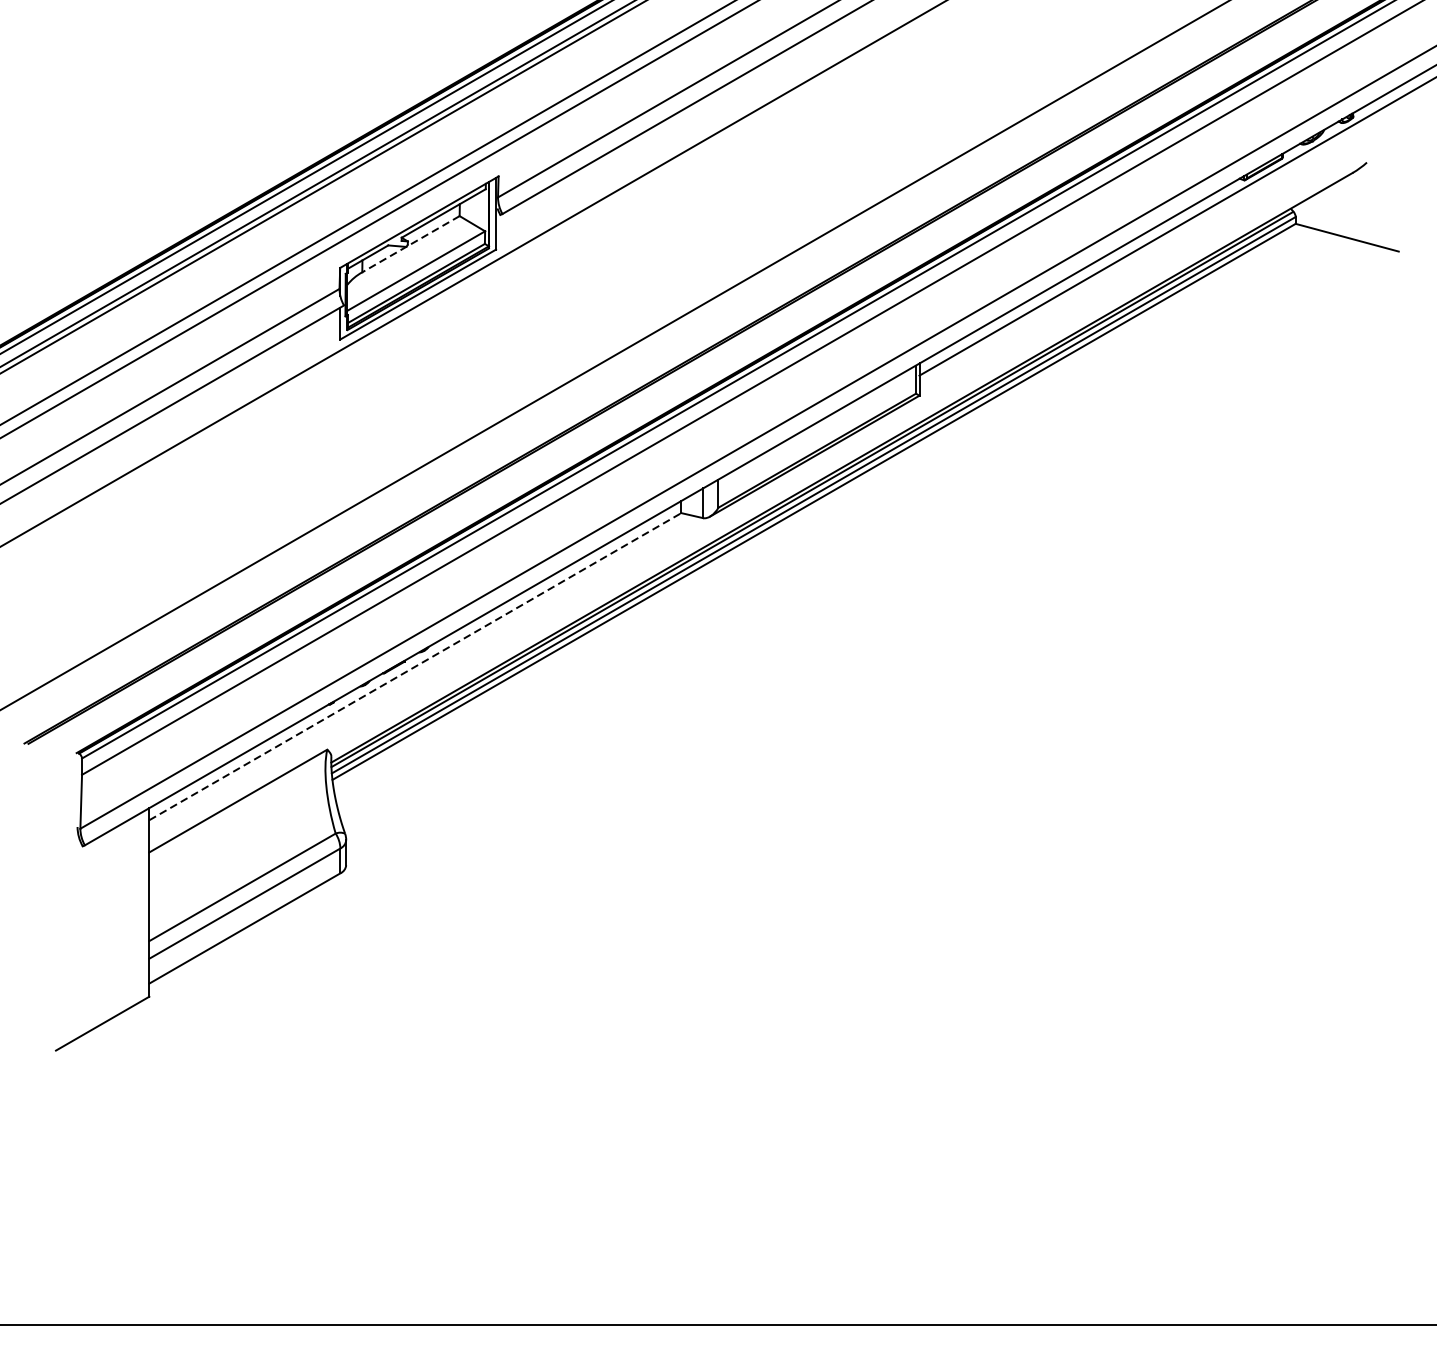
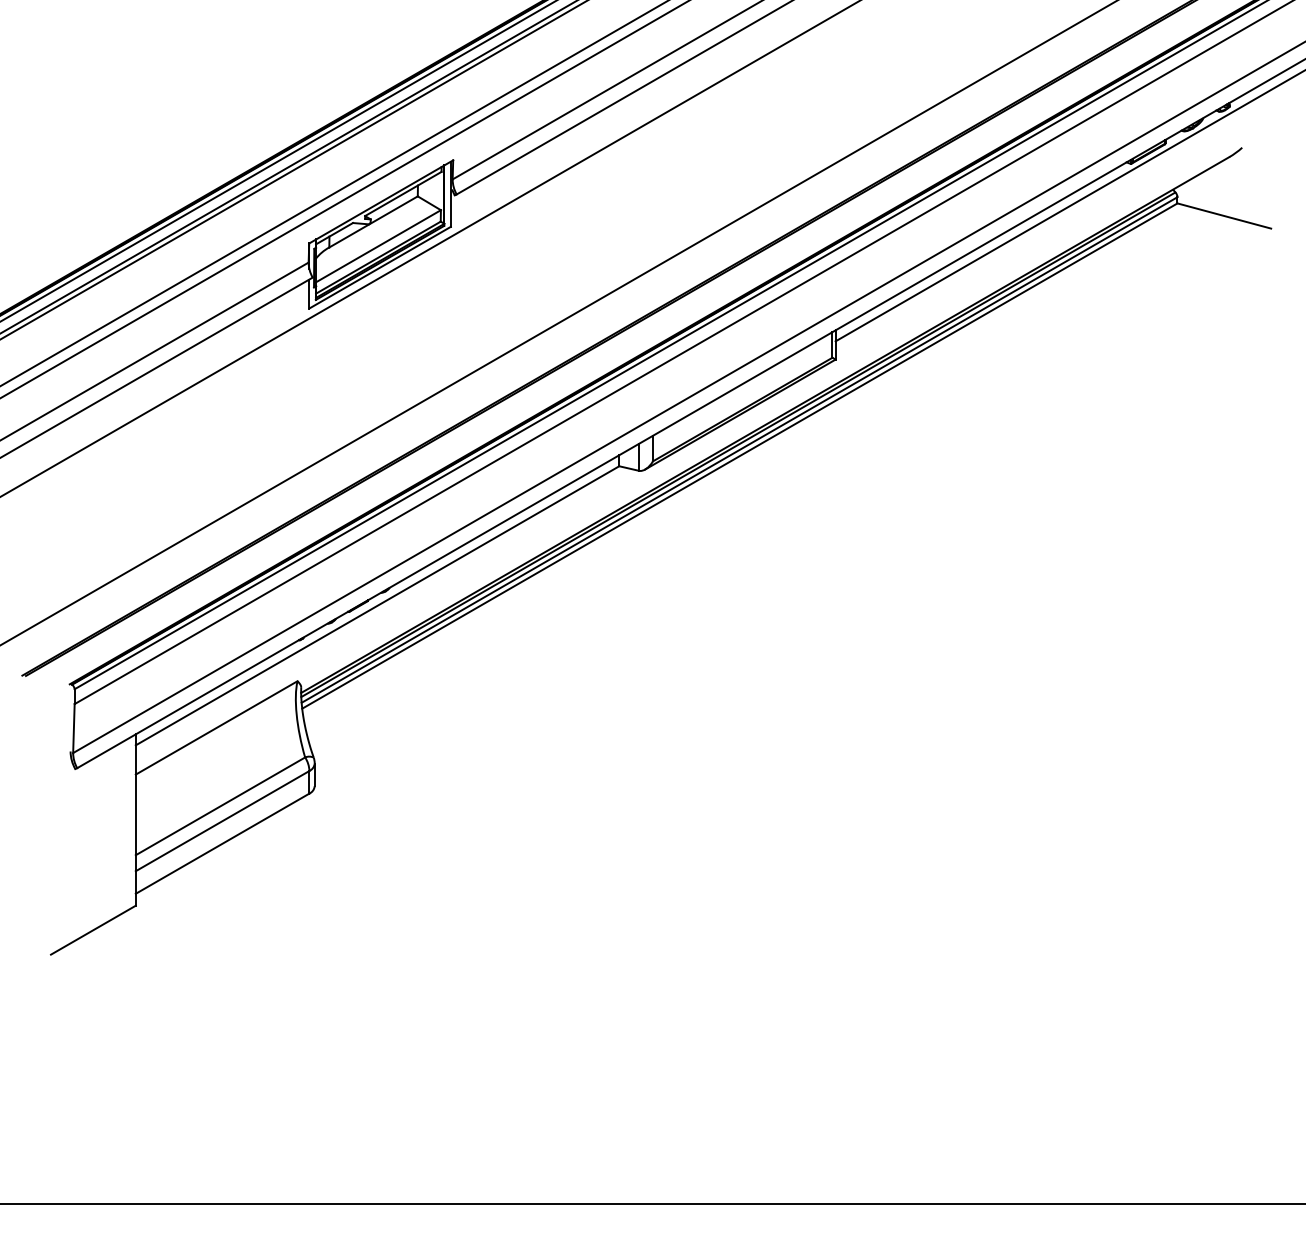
line: (410, 244) -> (373, 222), dashed -> solid
line: (415, 666) -> (377, 605), dashed -> solid

